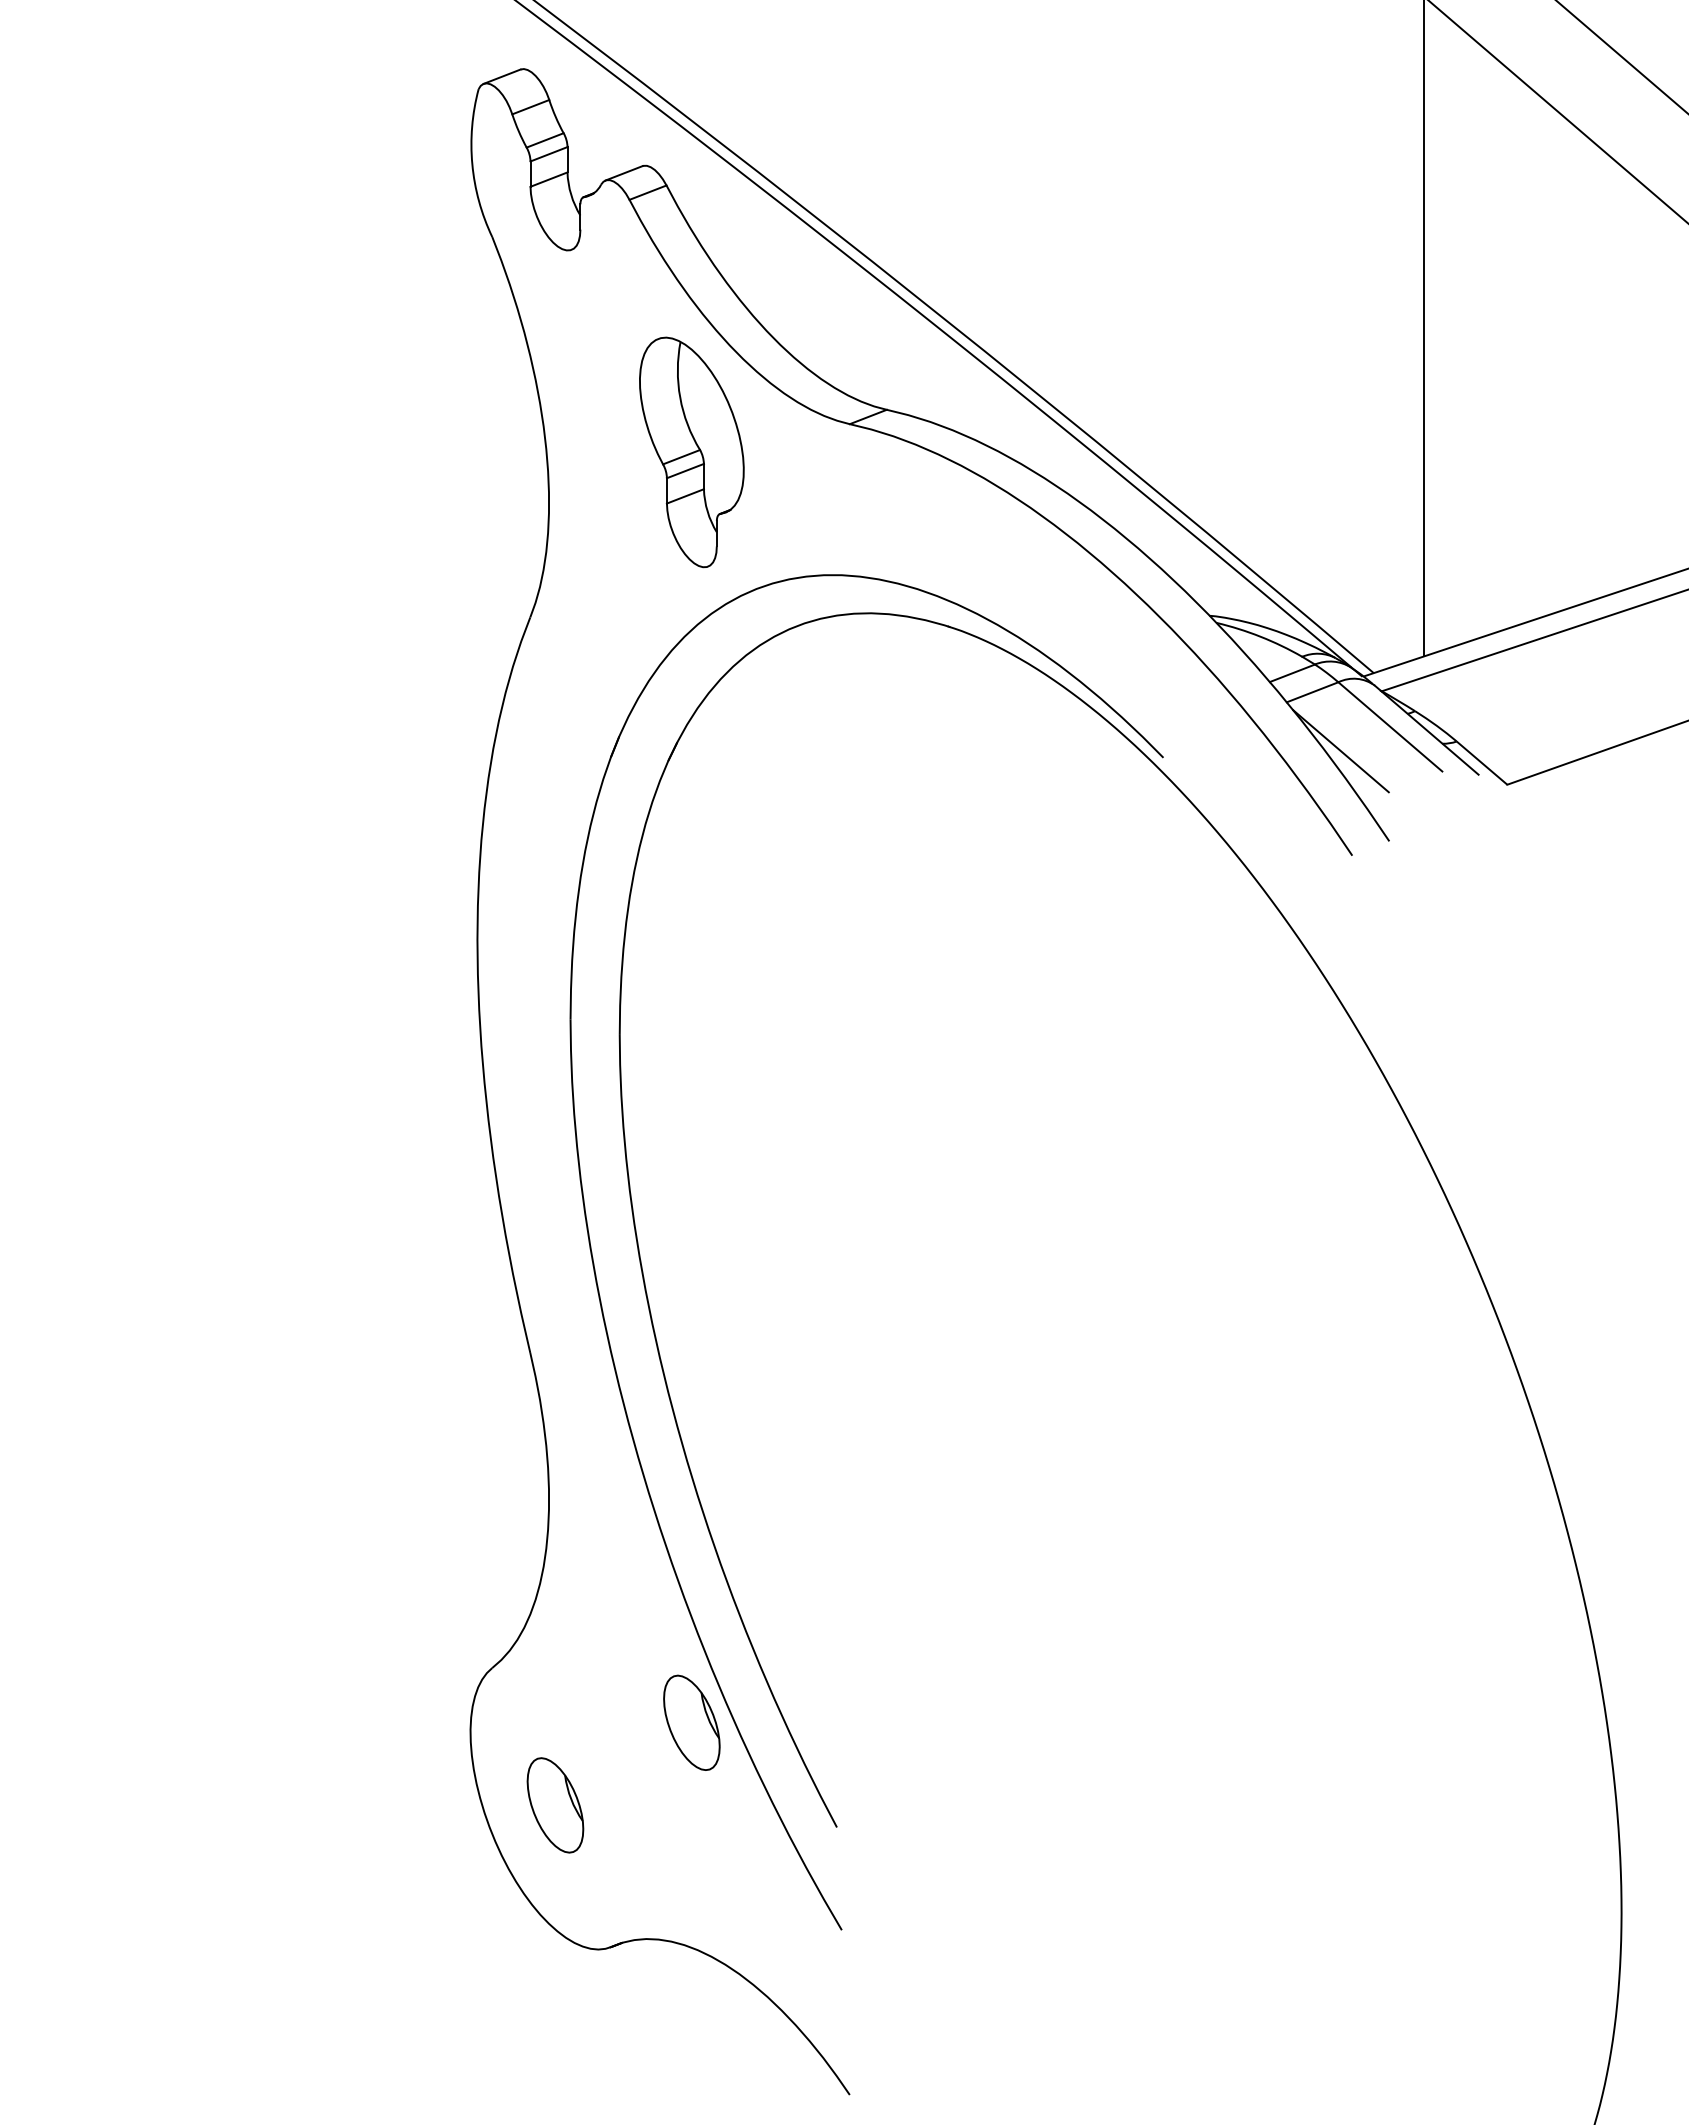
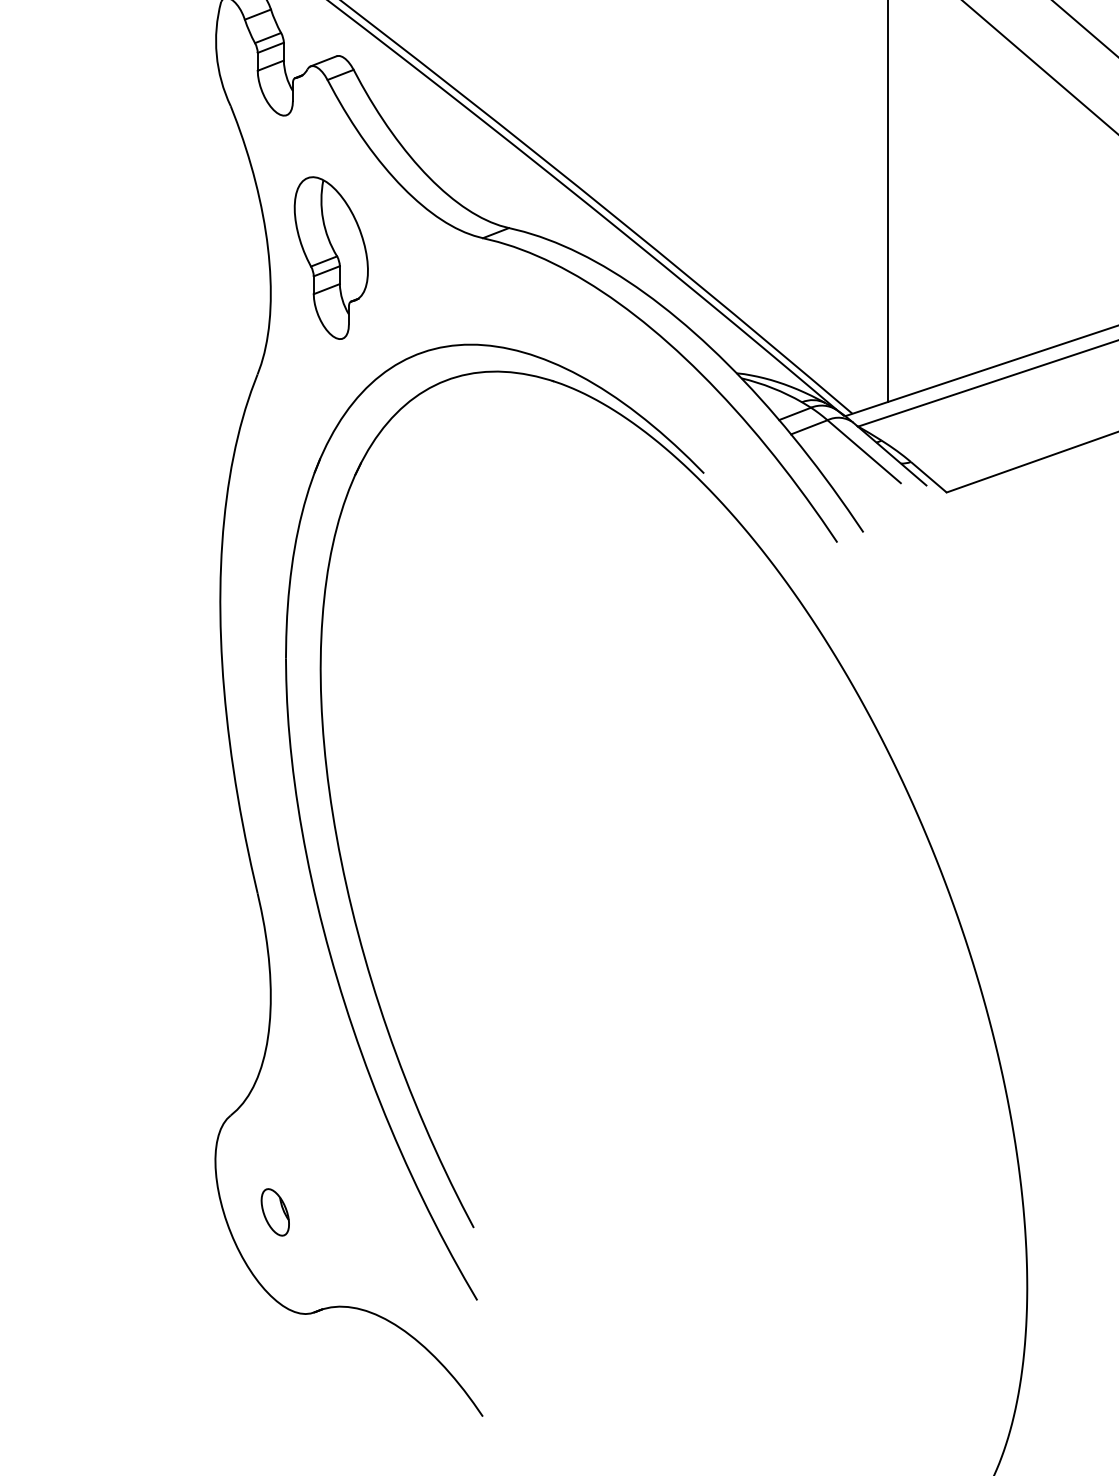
part: (691, 452) -> (331, 258), moved
line: (1340, 751) -> (829, 469), removed
part: (691, 1722) -> (371, 1153), removed
part: (555, 1805) -> (275, 1212), size x0.7

